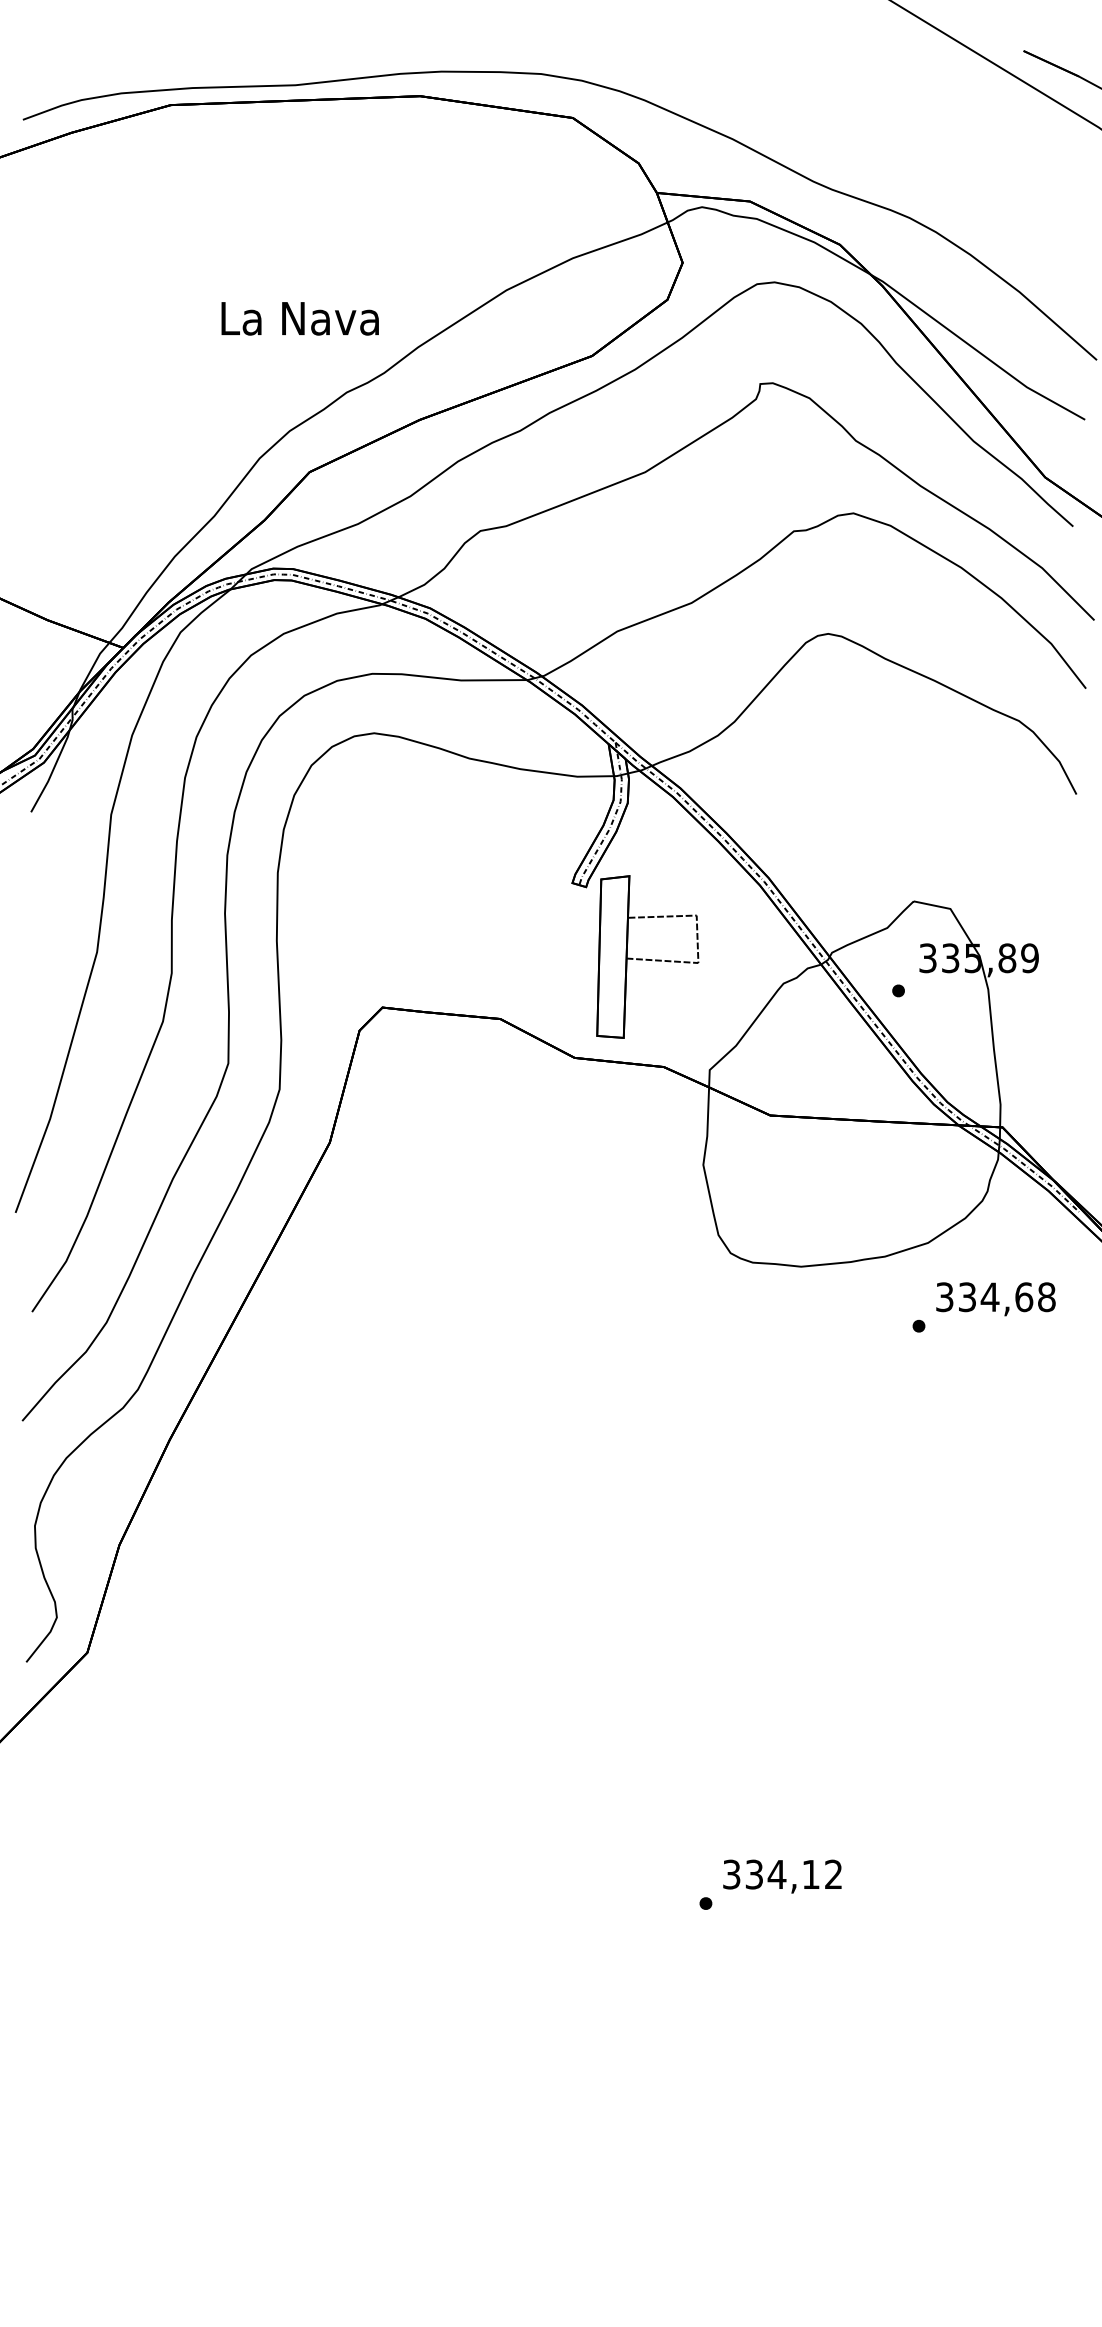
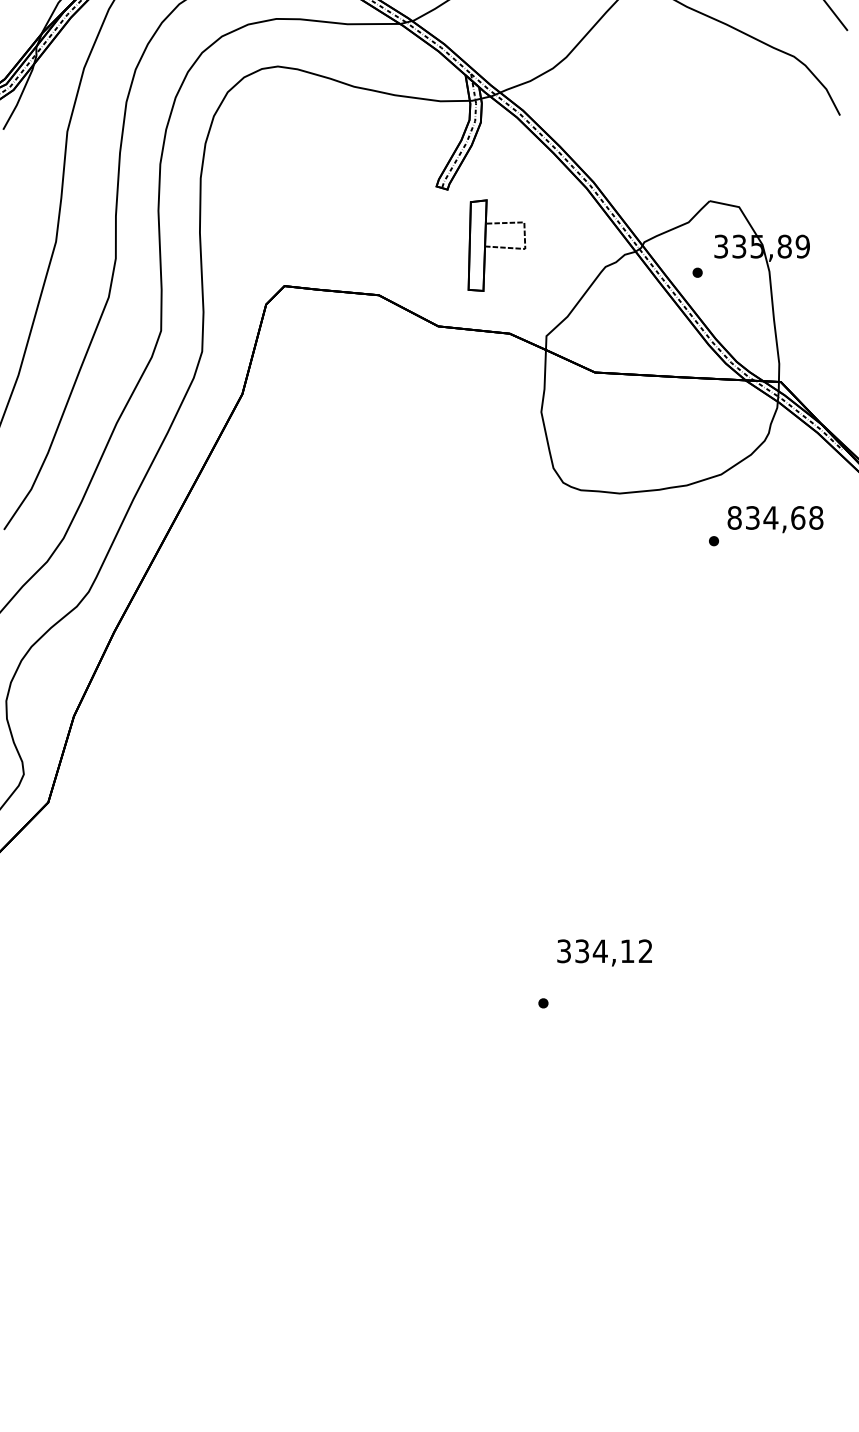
part: (647, 956) -> (496, 245), size x0.7
text: (944, 1297) -> (734, 518), 334,68 -> 834,68
text: (782, 1876) -> (604, 952), moved

